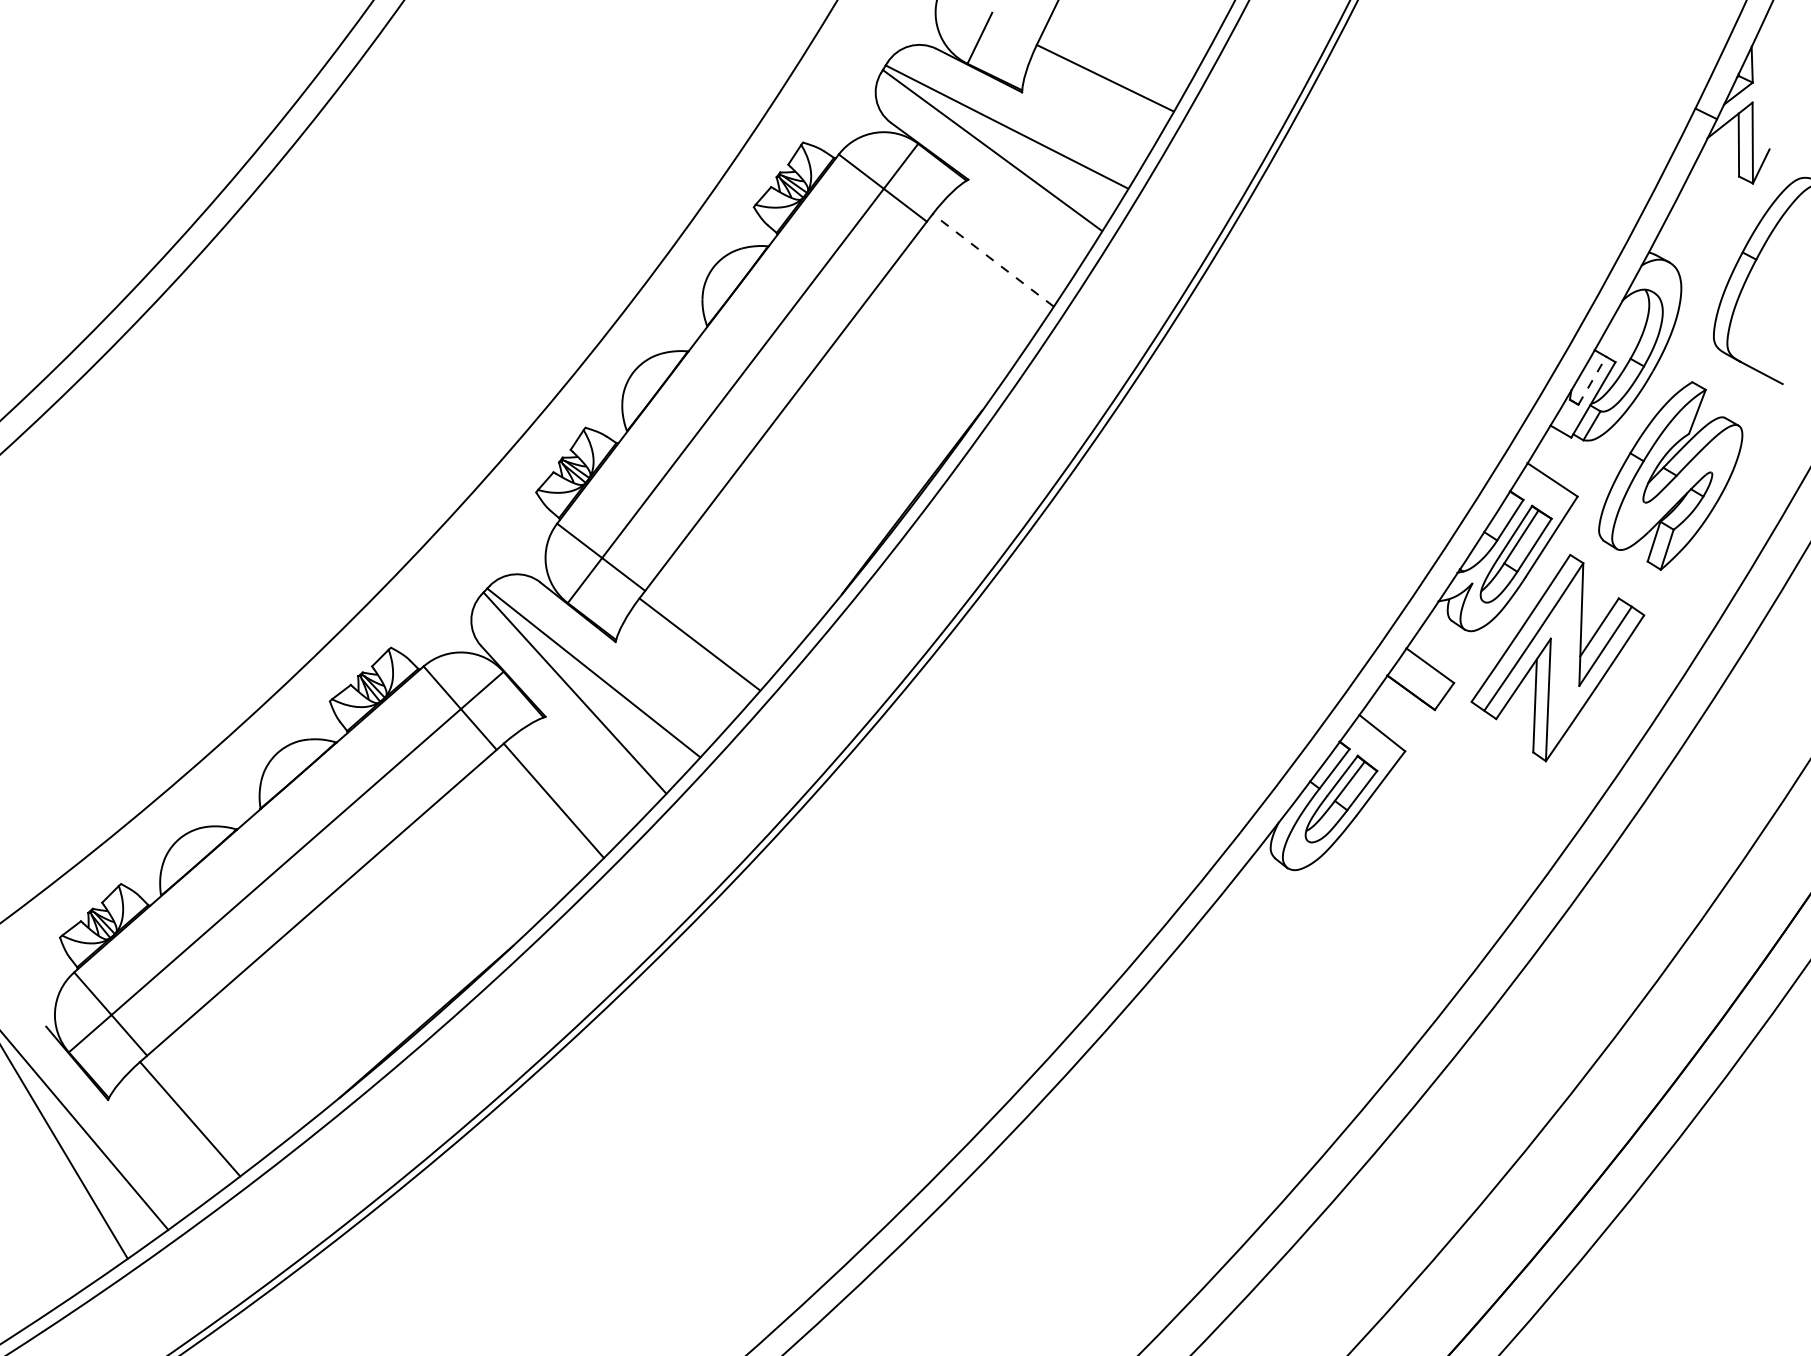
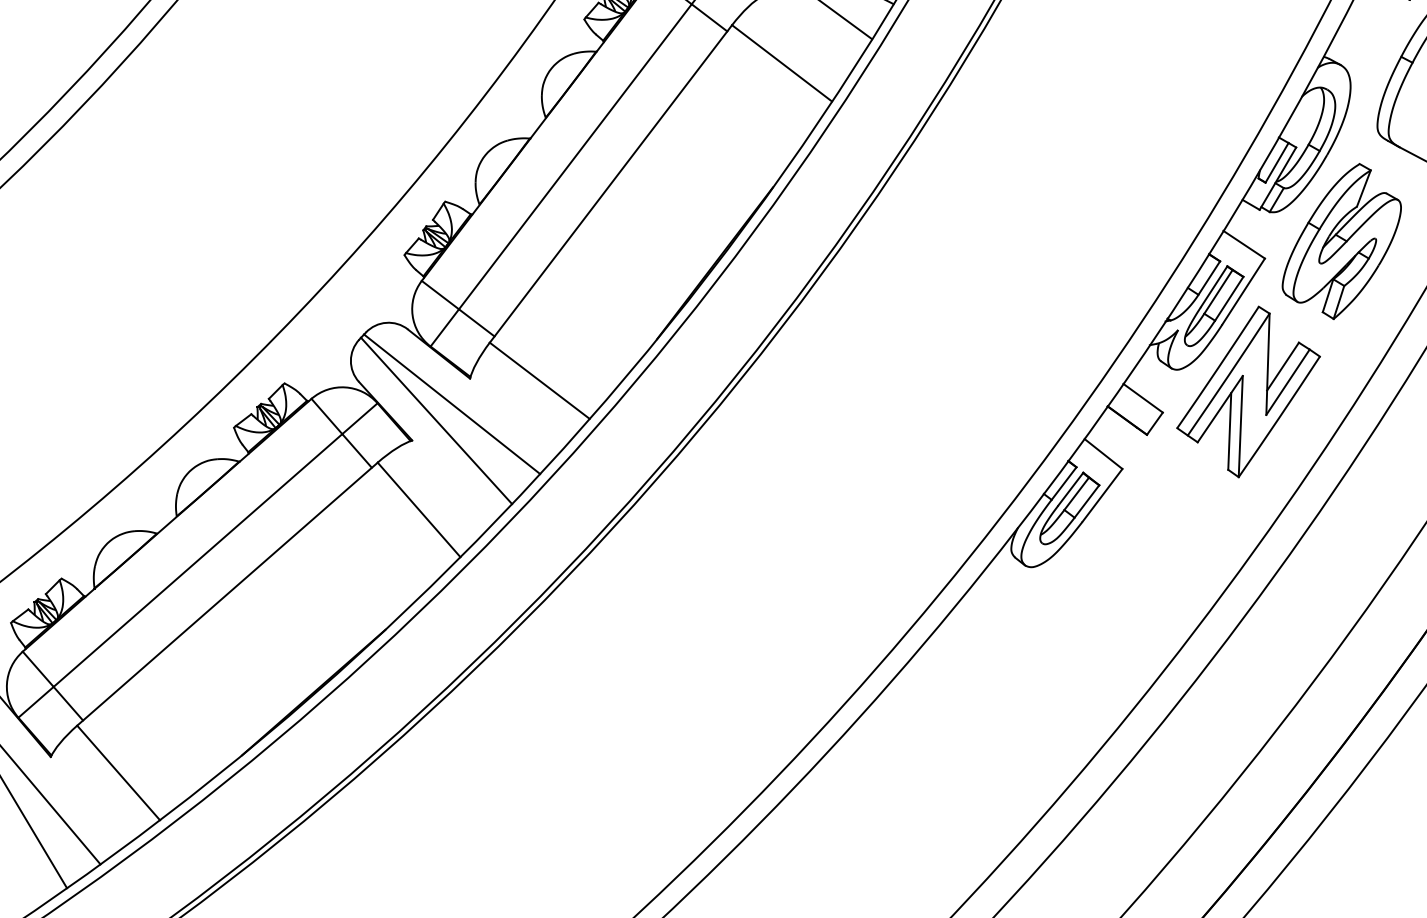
line: (992, 260) -> (781, 63), dashed -> solid
line: (1592, 380) -> (1277, 162), dashed -> solid

